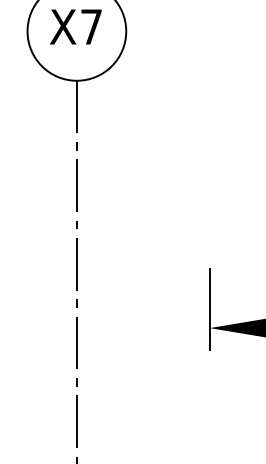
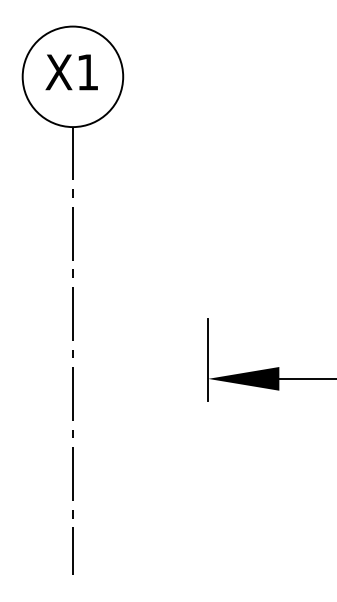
text: (91, 27) -> (87, 72), X7 -> X1

